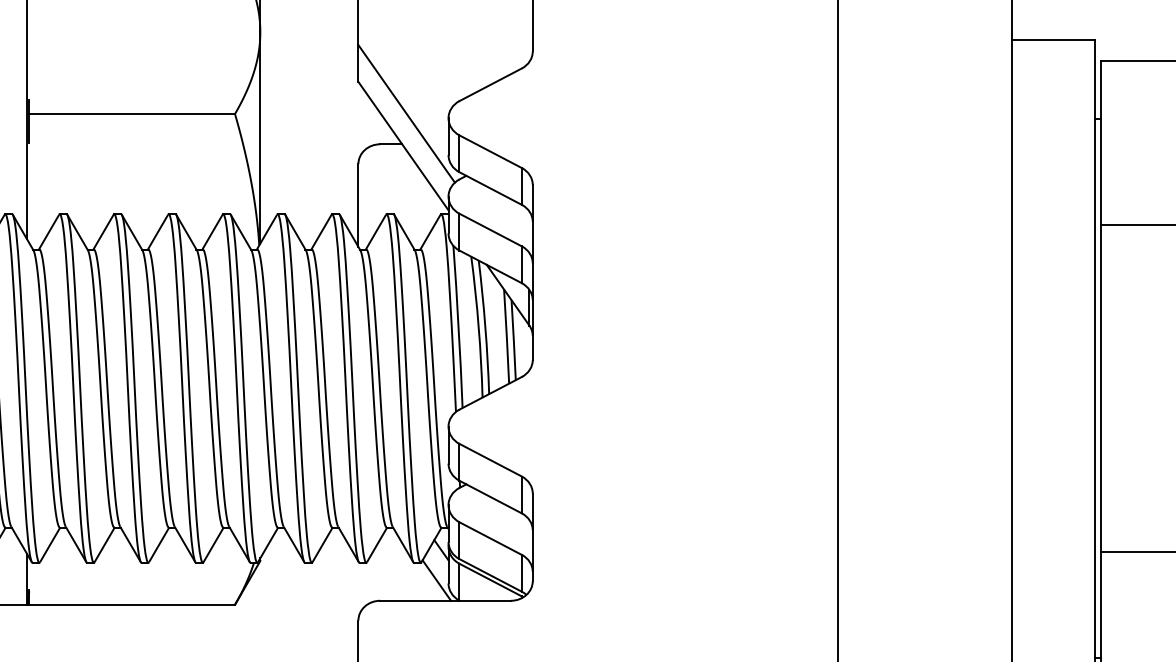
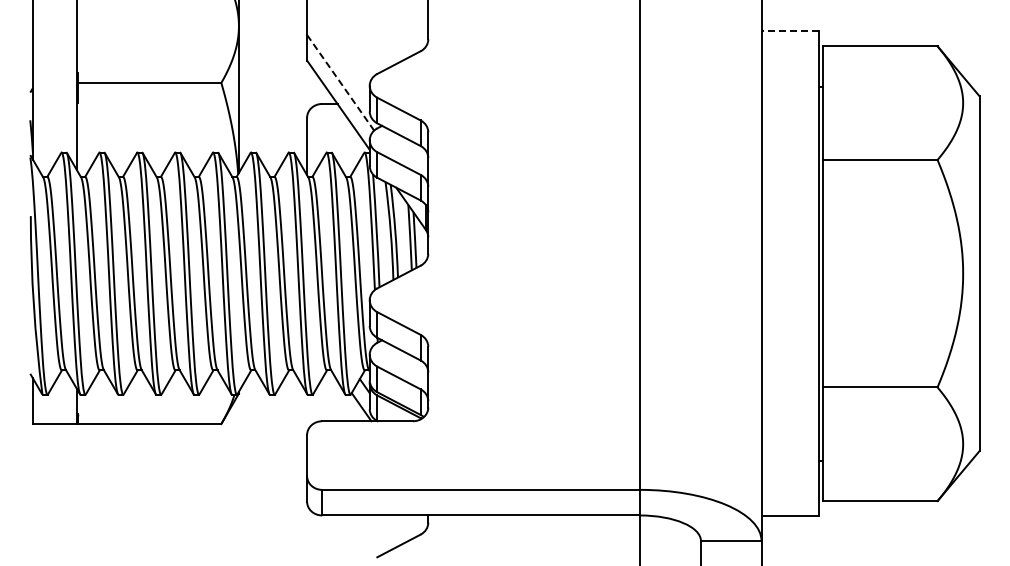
line: (1053, 40) -> (790, 31), solid -> dashed
line: (406, 114) -> (340, 83), solid -> dashed

